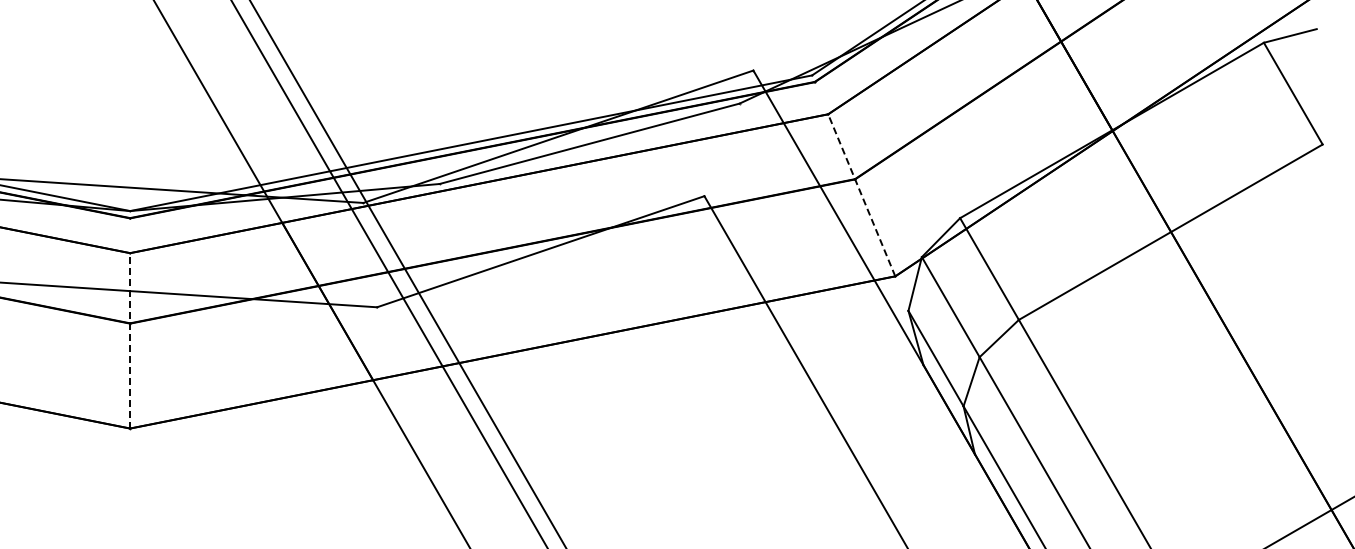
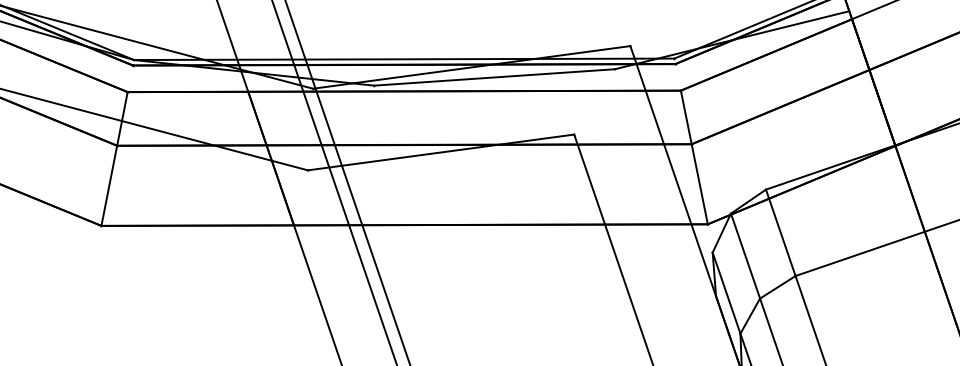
line: (861, 195) -> (694, 157), dashed -> solid
line: (130, 340) -> (114, 158), dashed -> solid

